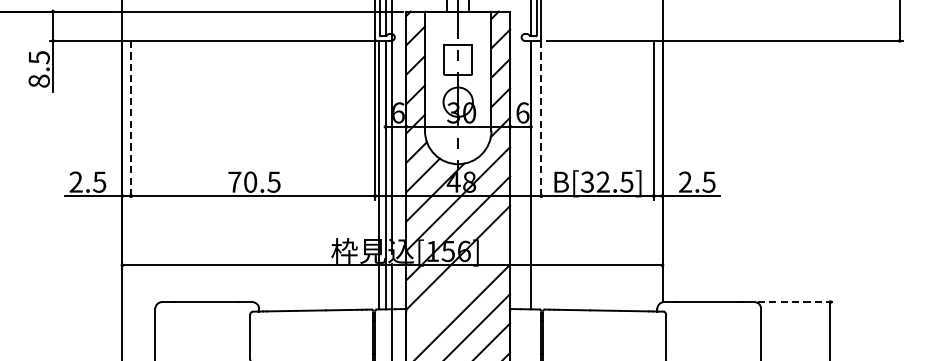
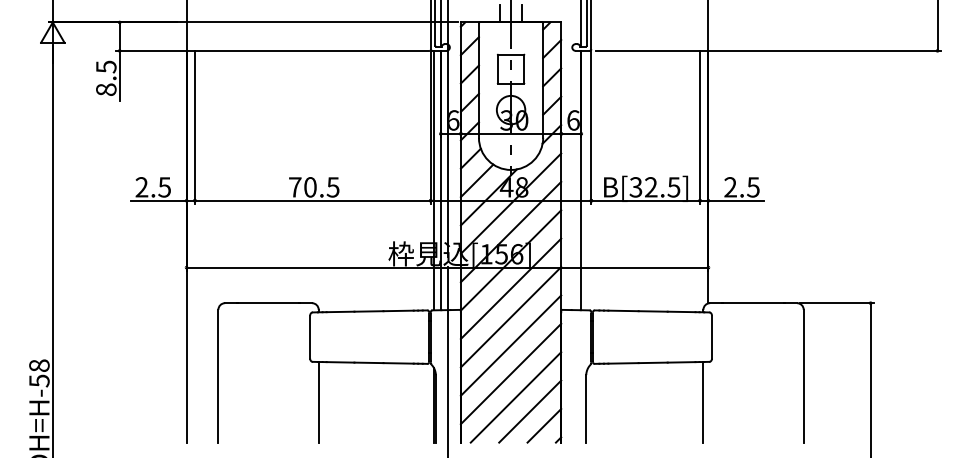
line: (130, 120) -> (194, 127), dashed -> solid
line: (541, 120) -> (591, 127), dashed -> solid
line: (457, 286) -> (510, 288), added
line: (796, 302) -> (837, 303), dashed -> solid

